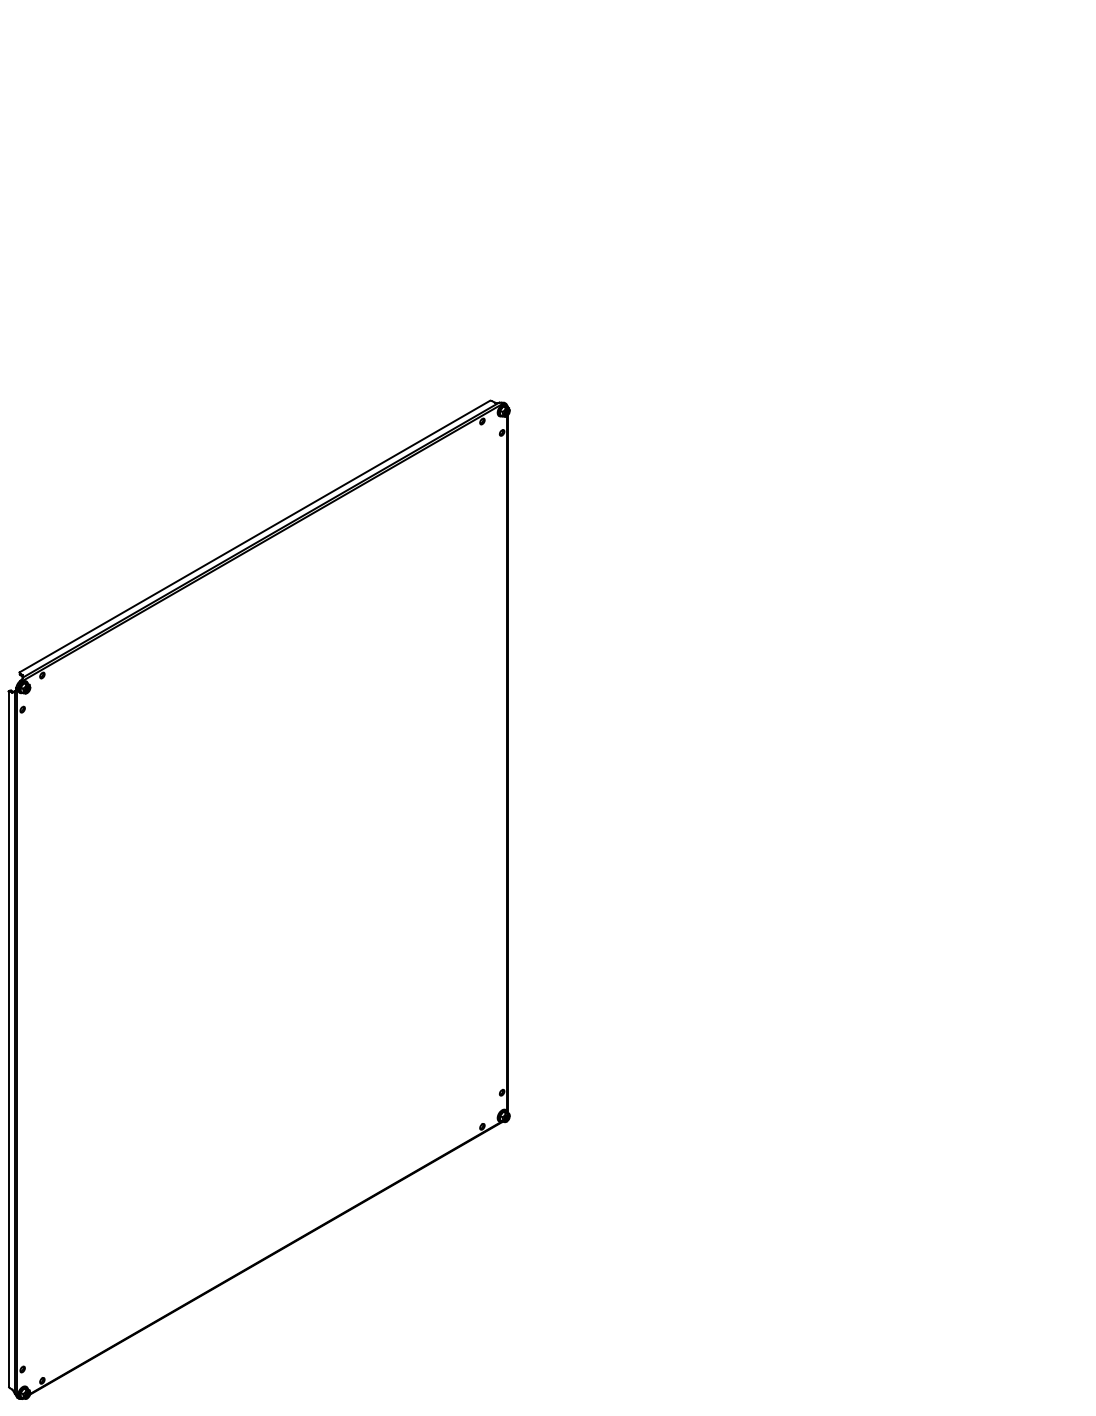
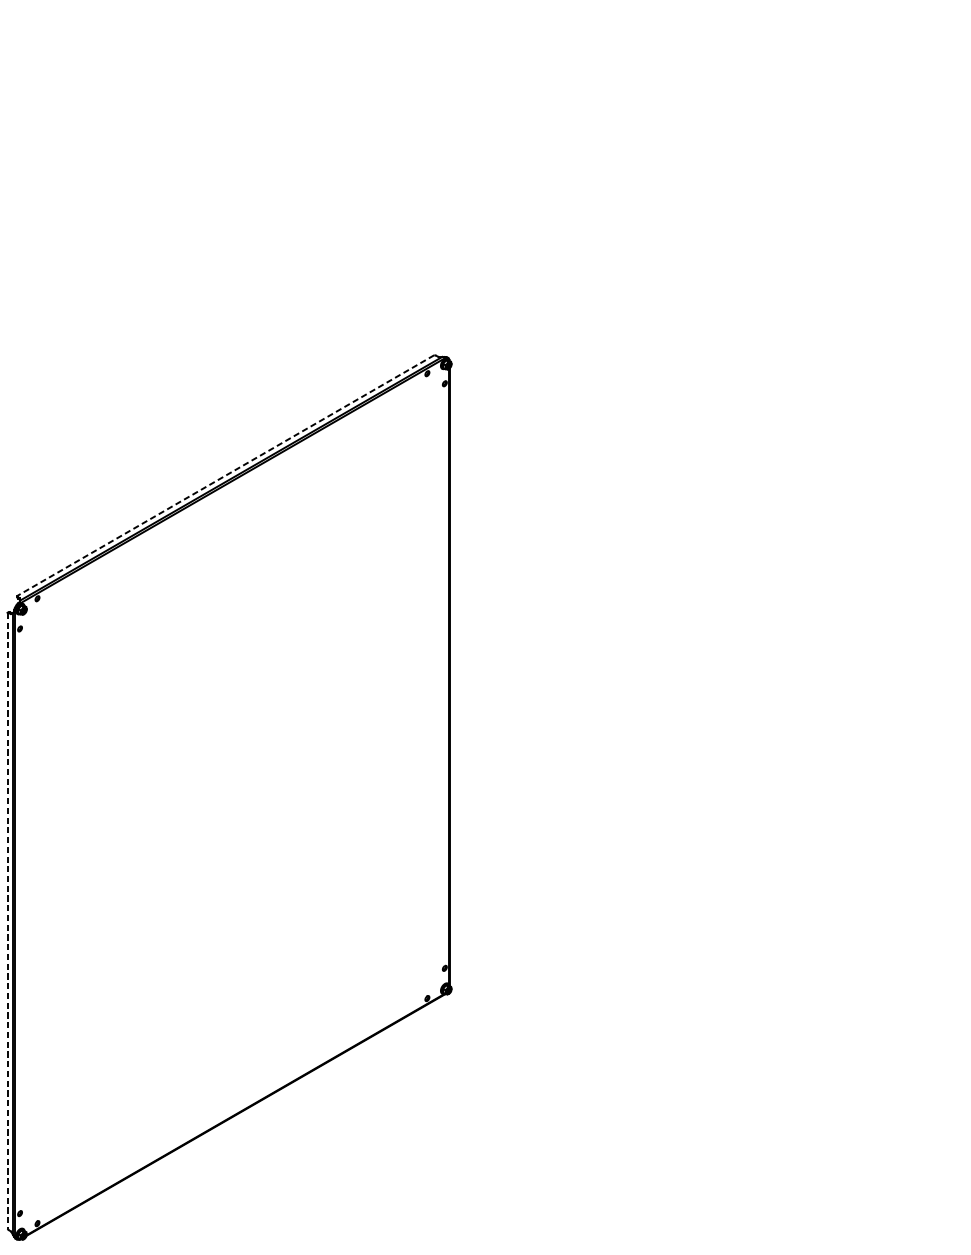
line: (254, 536) -> (225, 475), solid -> dashed
line: (8, 1039) -> (7, 921), solid -> dashed

